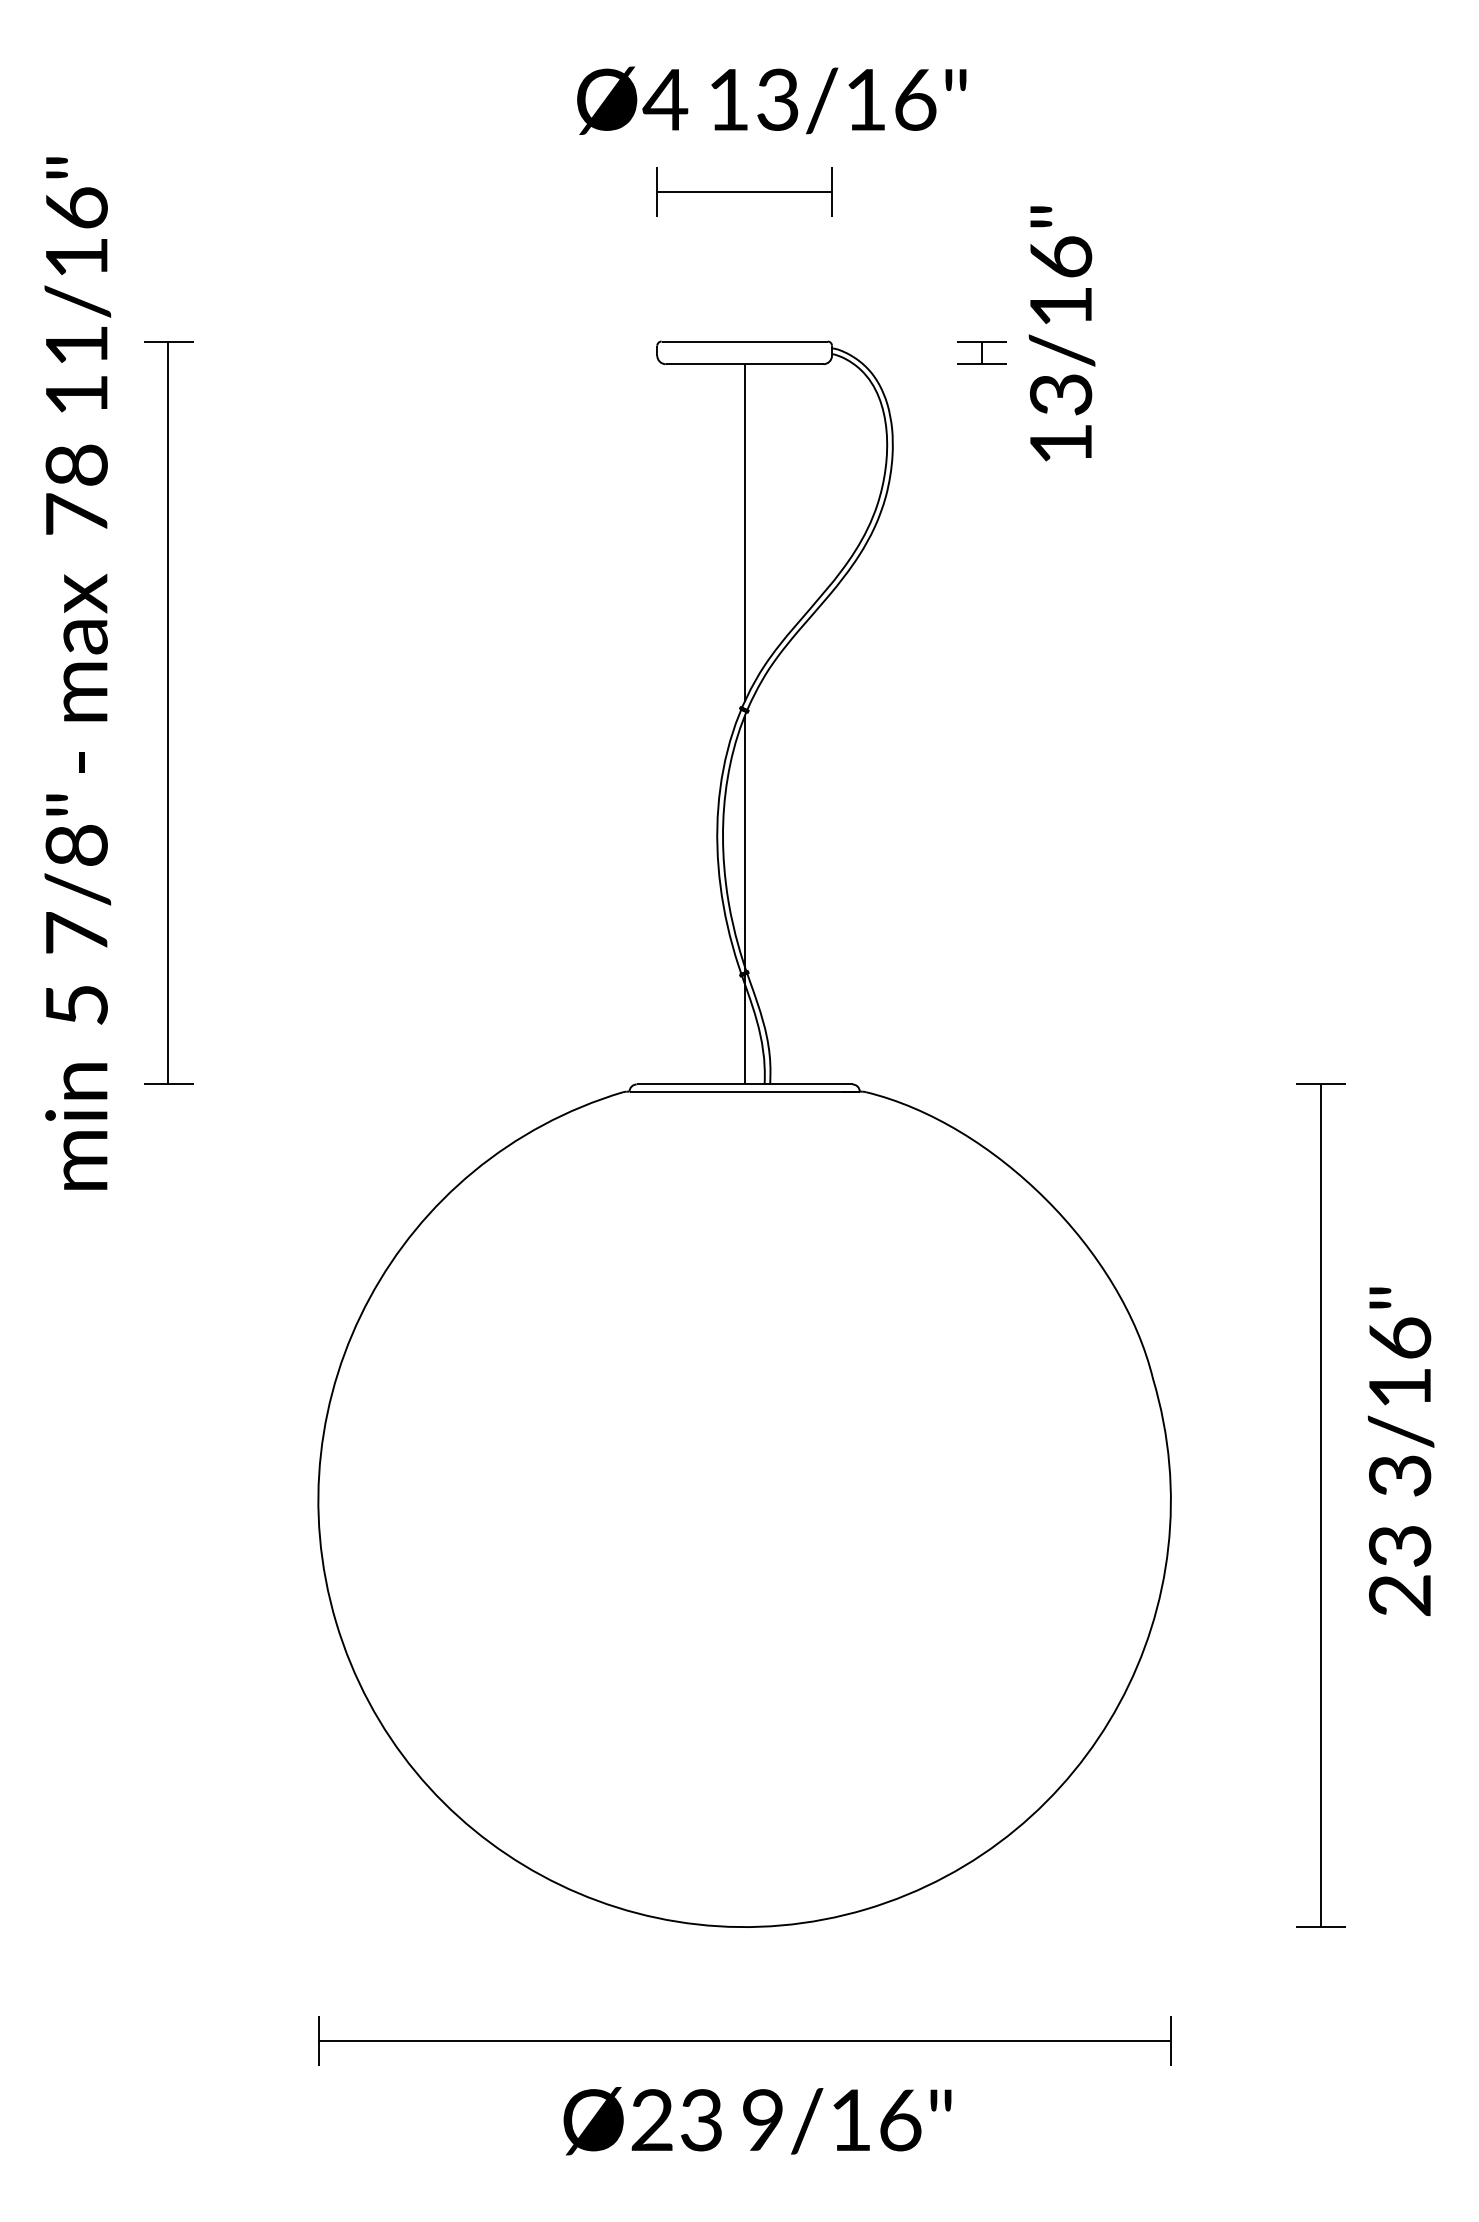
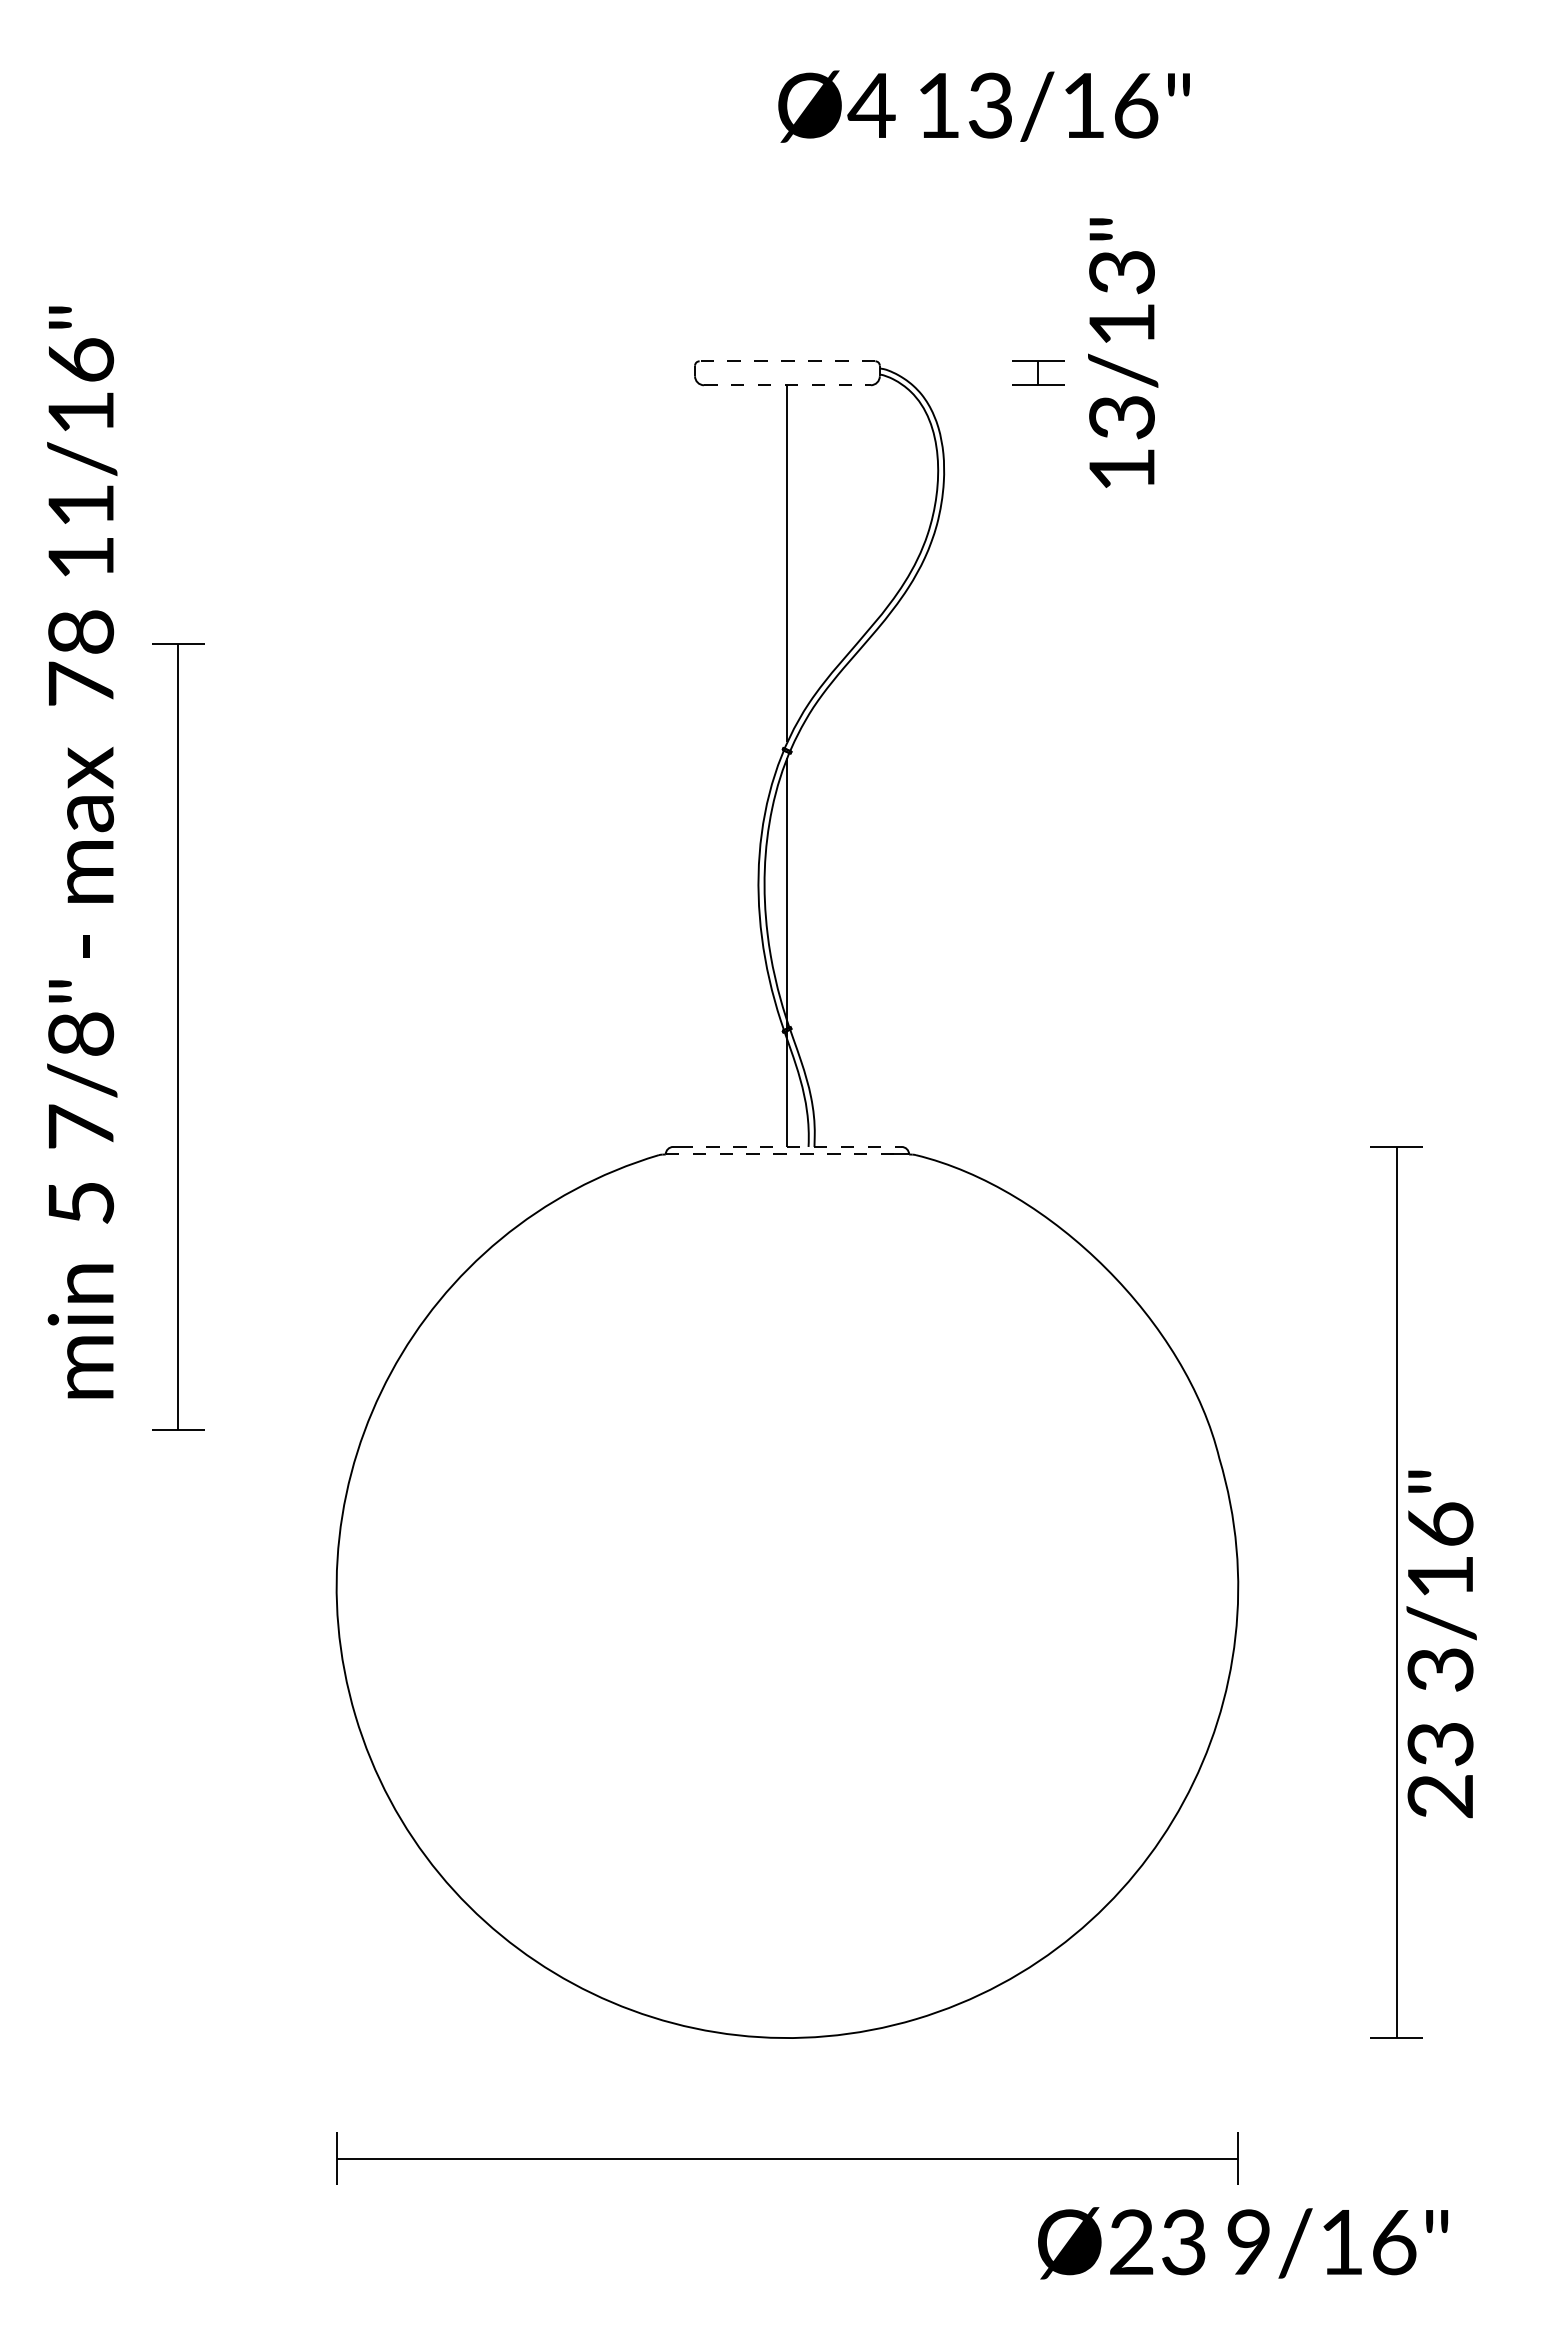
text: (771, 100) -> (983, 106), moved
part: (744, 191) -> (787, 202), removed
text: (1060, 257) -> (1121, 272), 13/16" -> 13/13"
line: (744, 341) -> (787, 361), solid -> dashed
line: (744, 364) -> (787, 385), solid -> dashed
text: (78, 673) -> (82, 852), moved
part: (168, 712) -> (178, 1036), moved
line: (745, 1084) -> (788, 1146), solid -> dashed
line: (744, 1091) -> (787, 1154), solid -> dashed
text: (1400, 1451) -> (1441, 1644), moved
text: (756, 2121) -> (1242, 2243), moved

